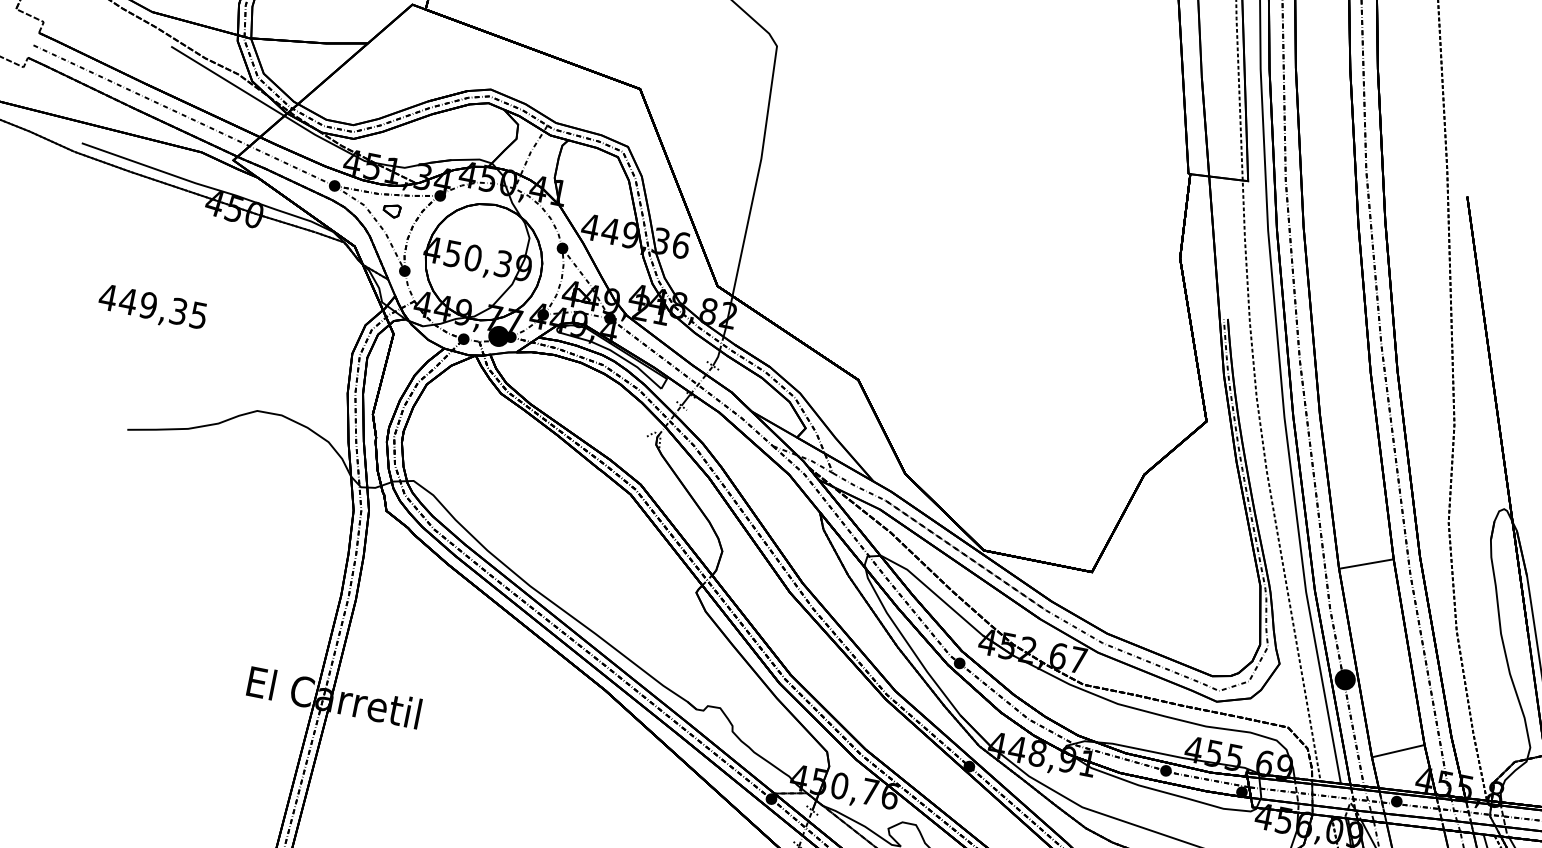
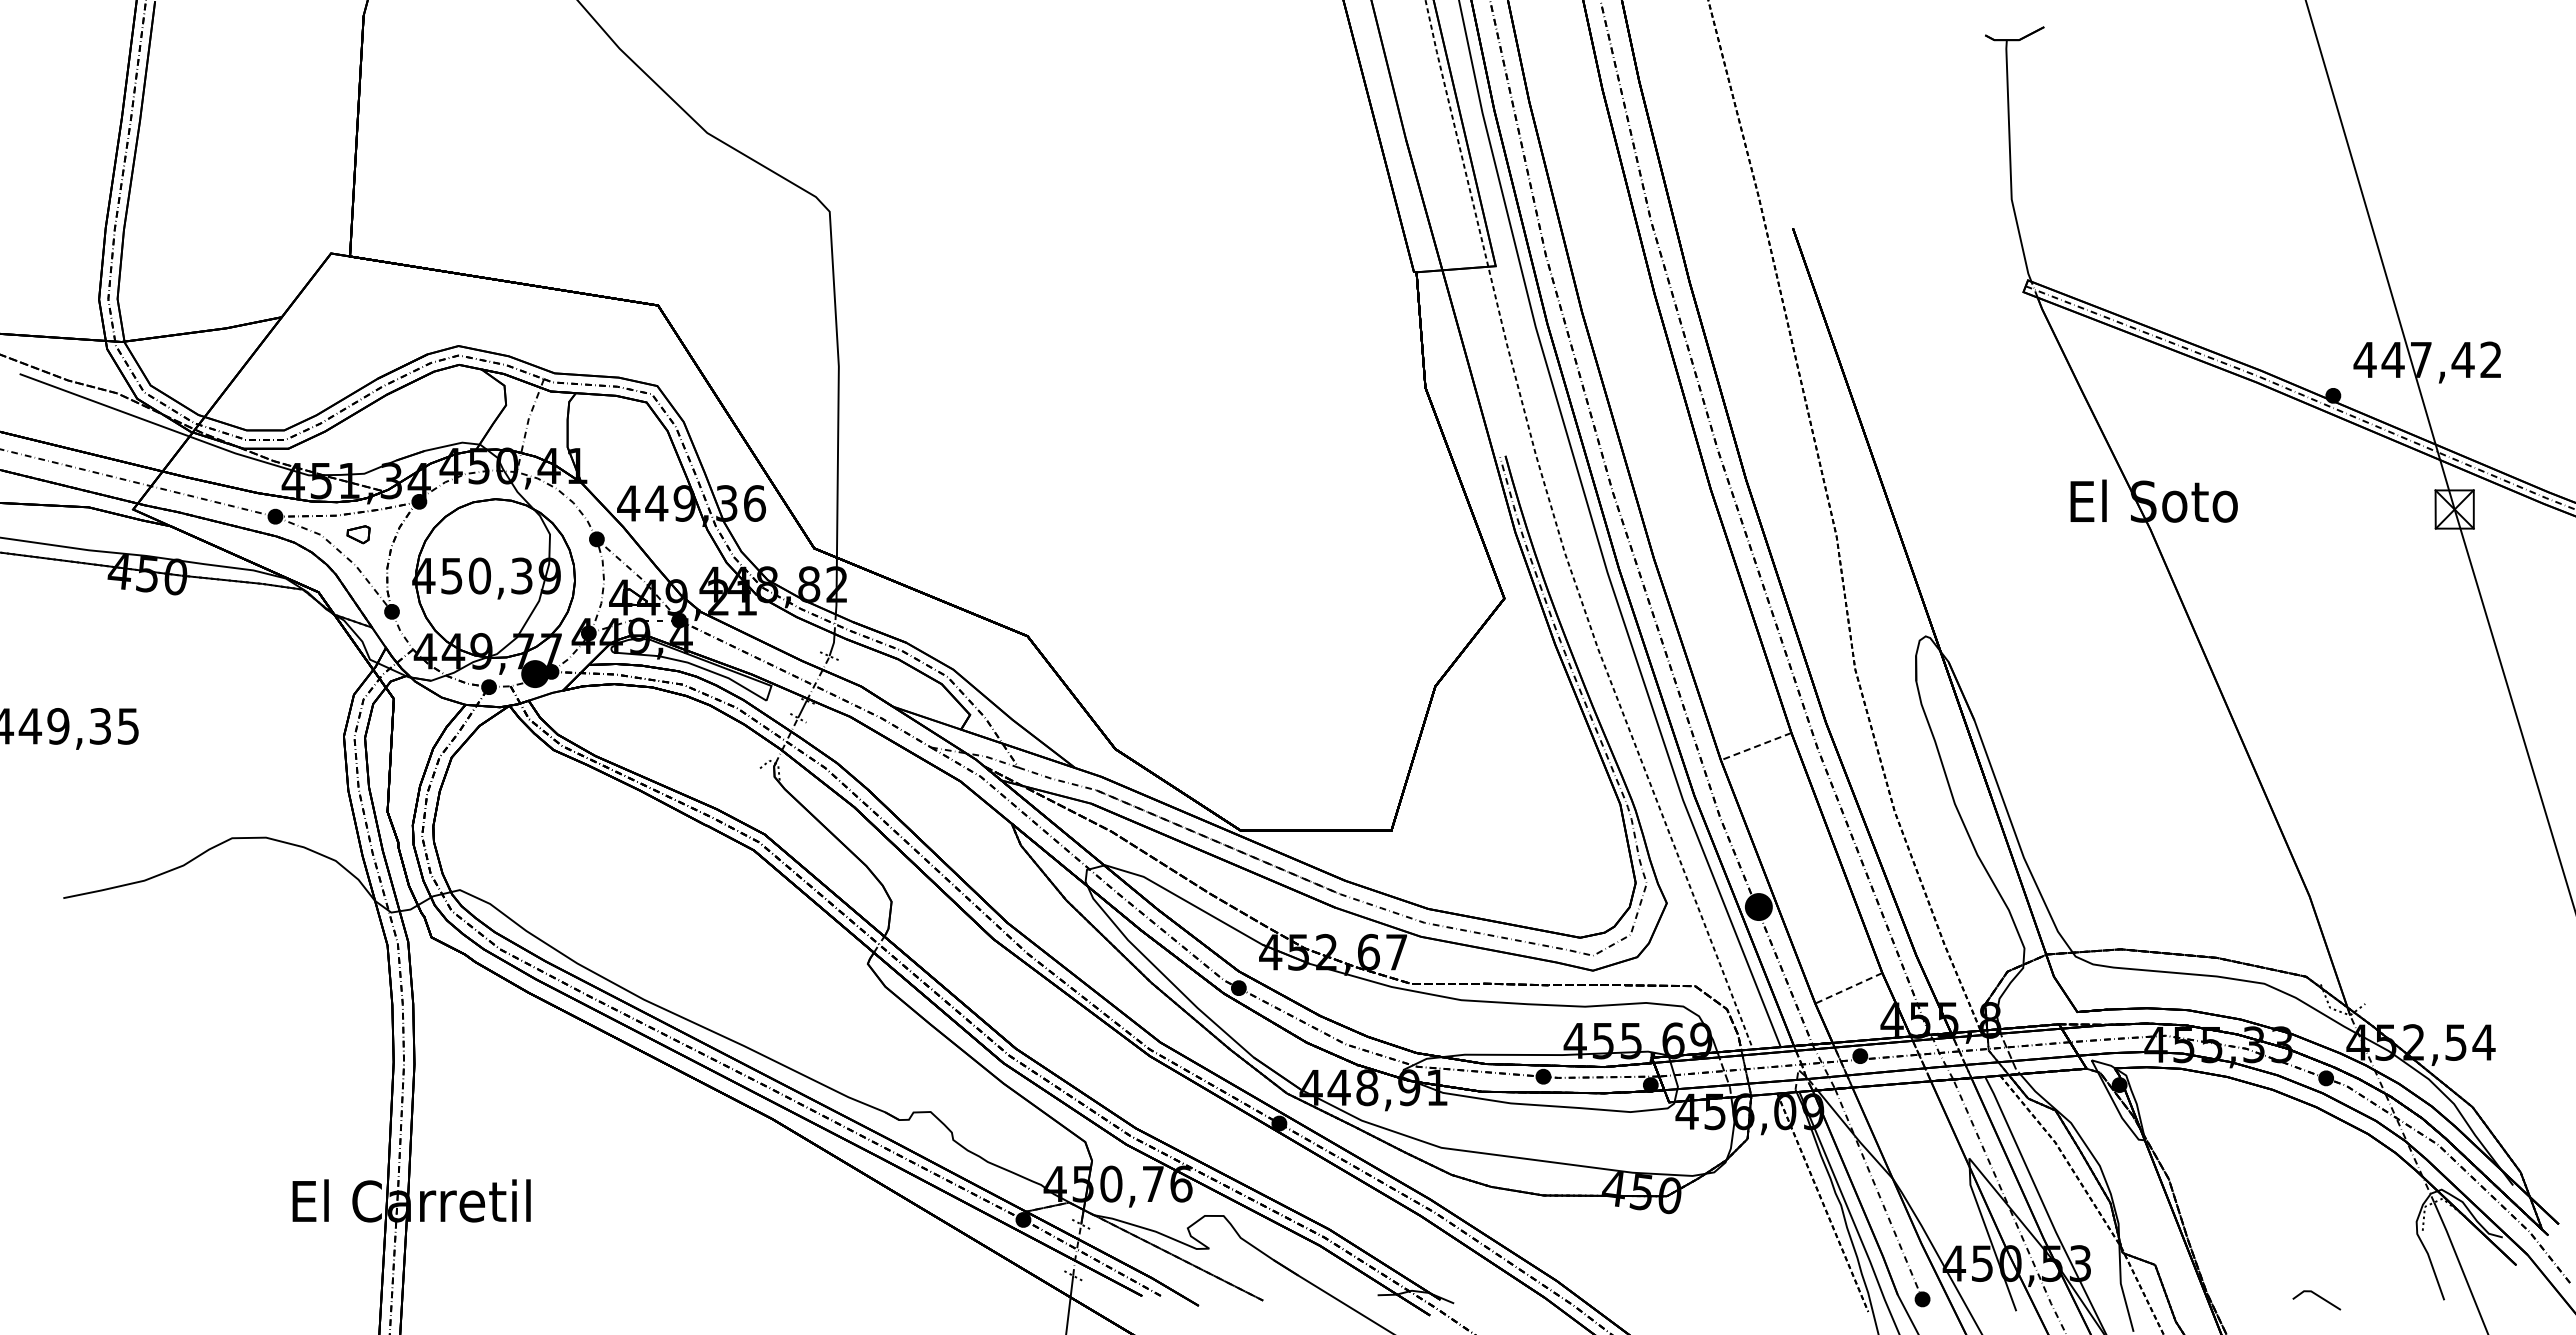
line: (1366, 564) -> (1756, 746), solid -> dashed
line: (1398, 751) -> (1848, 988), solid -> dashed

